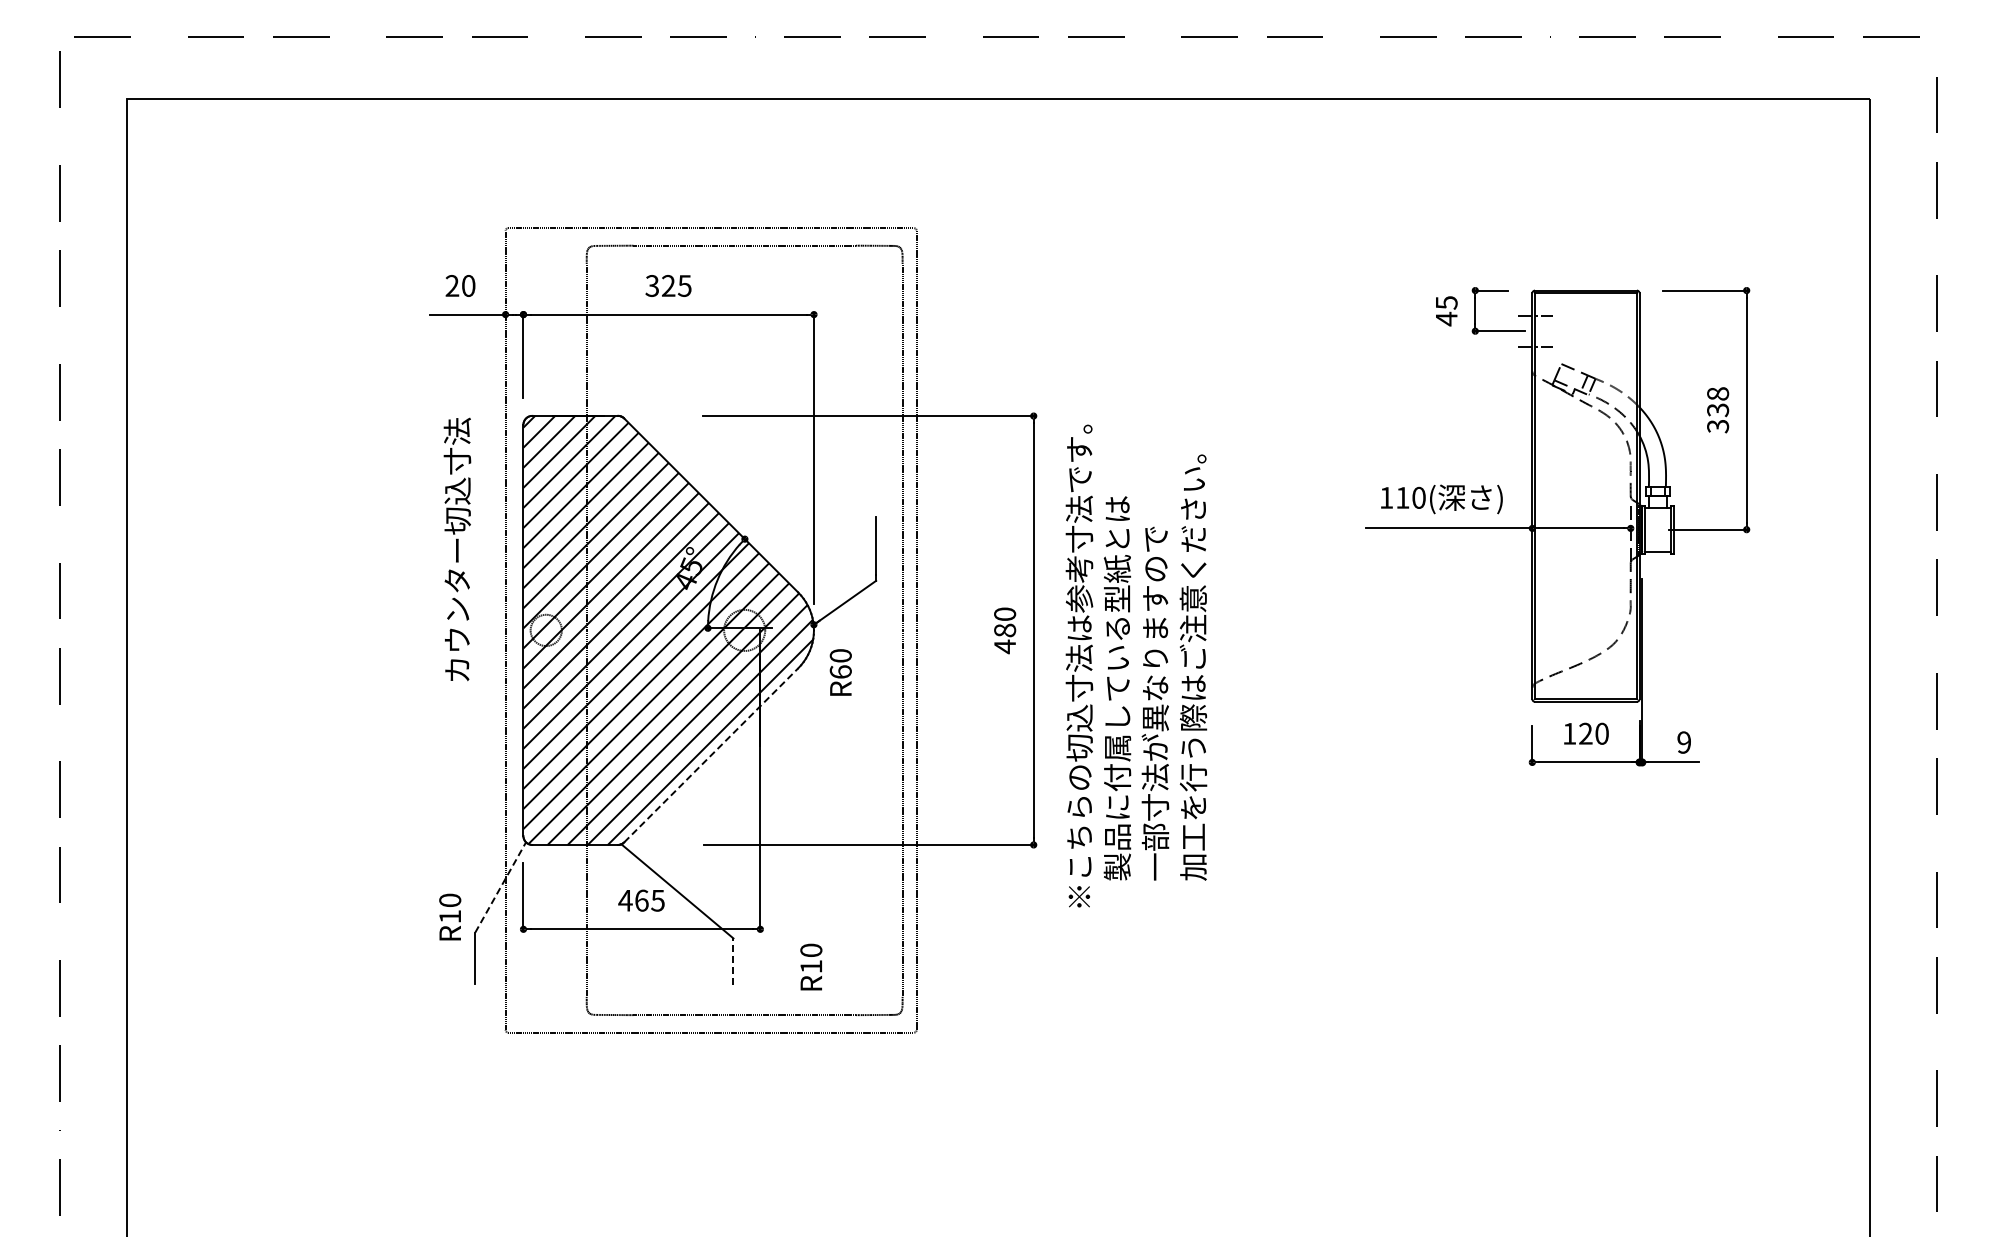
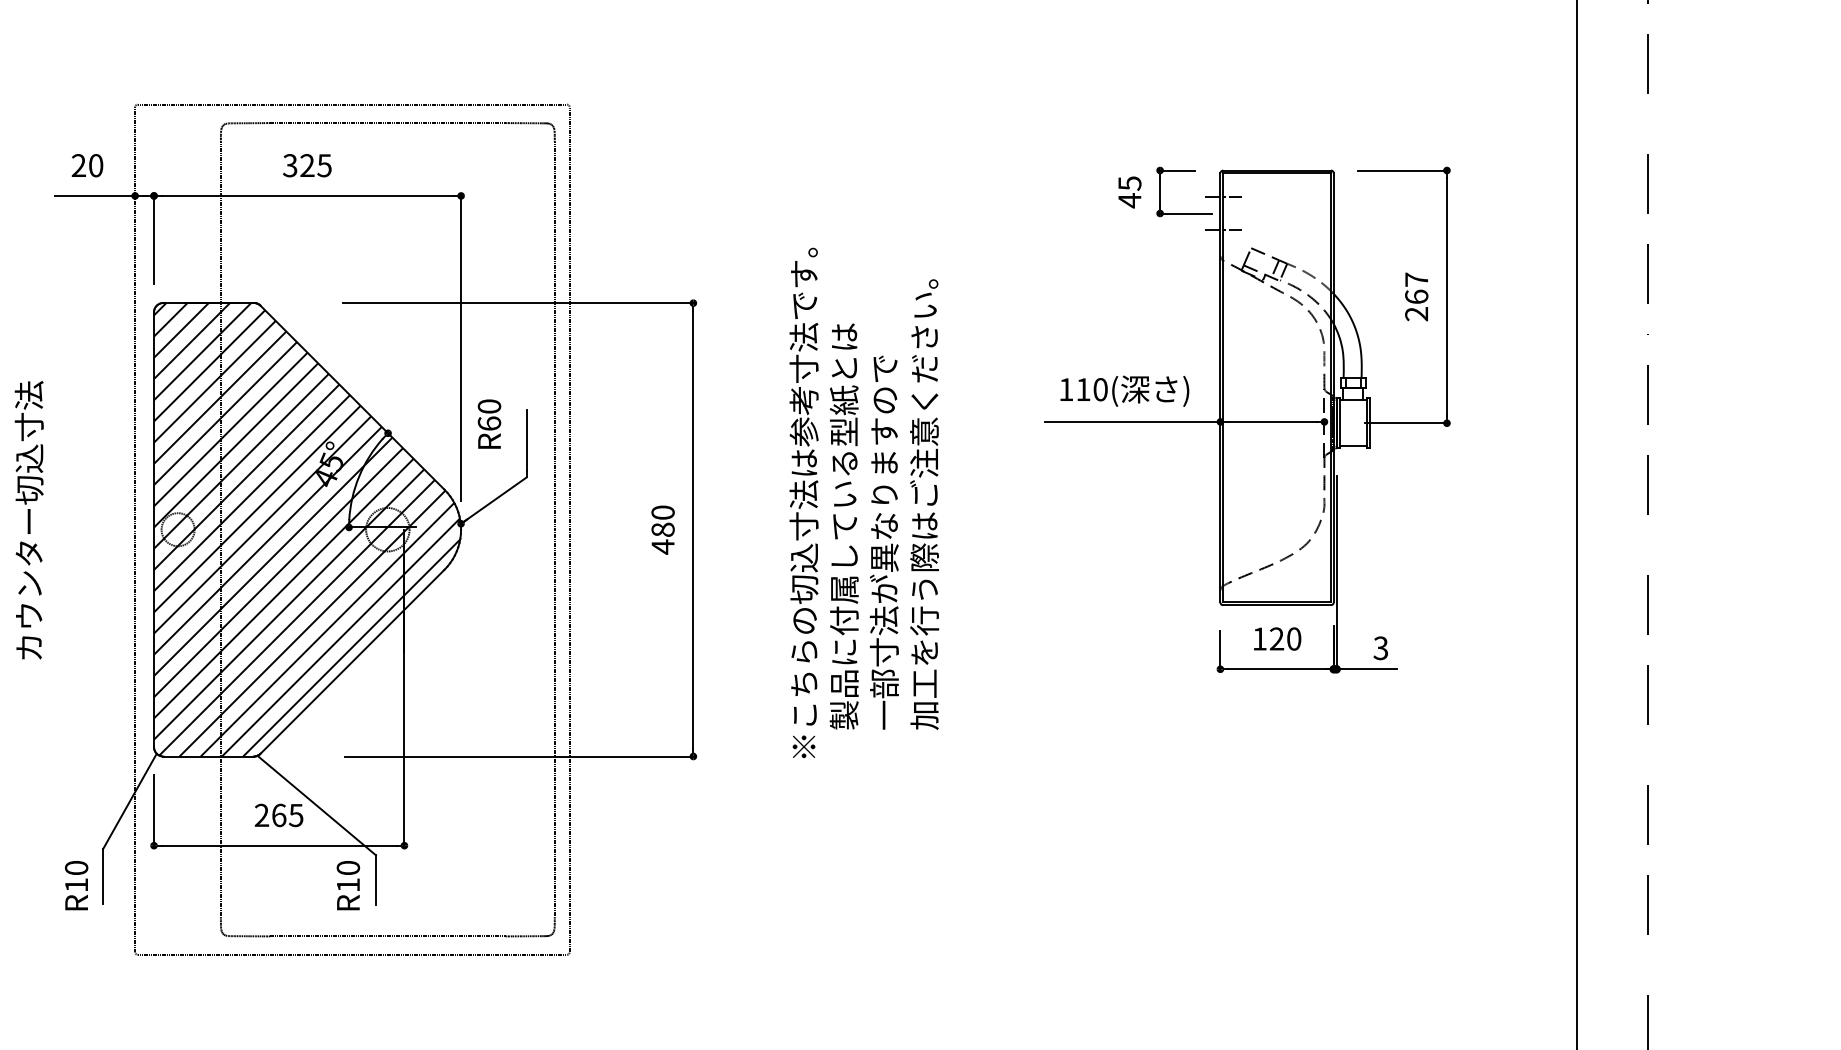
text: (1718, 410) -> (1417, 297), 338 -> 267
text: (457, 549) -> (29, 520), moved
text: (1136, 665) -> (864, 502), moved
text: (840, 672) -> (489, 424), moved
text: (1683, 742) -> (1380, 648), 9 -> 3
line: (711, 754) -> (352, 660), dashed -> solid
line: (500, 887) -> (129, 801), dashed -> solid
text: (625, 900) -> (261, 815), 465 -> 265
text: (450, 916) -> (76, 884), moved
line: (733, 961) -> (376, 879), dashed -> solid
text: (811, 966) -> (348, 884), moved

